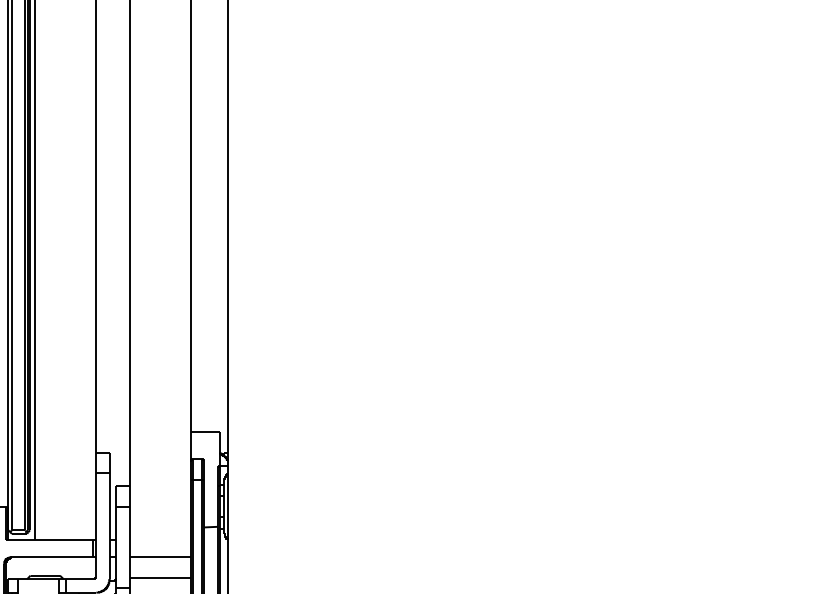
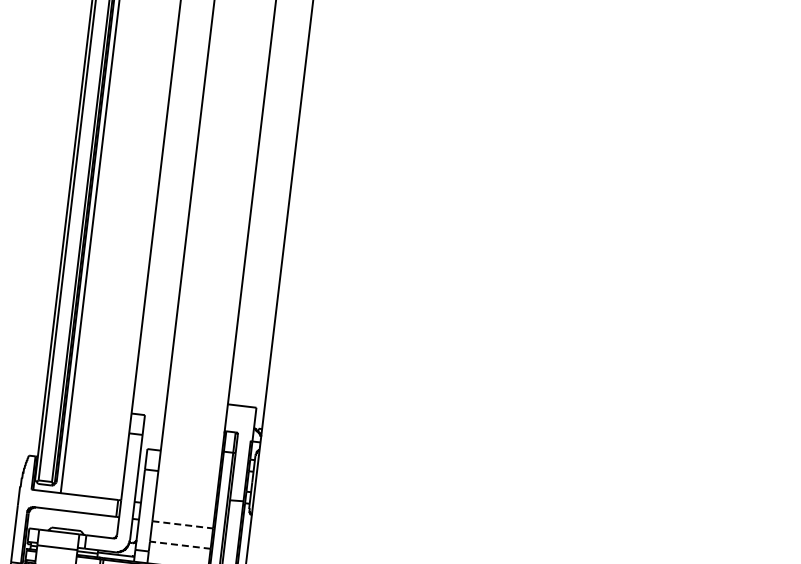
line: (160, 557) -> (182, 524), solid -> dashed
line: (160, 577) -> (180, 544), solid -> dashed

